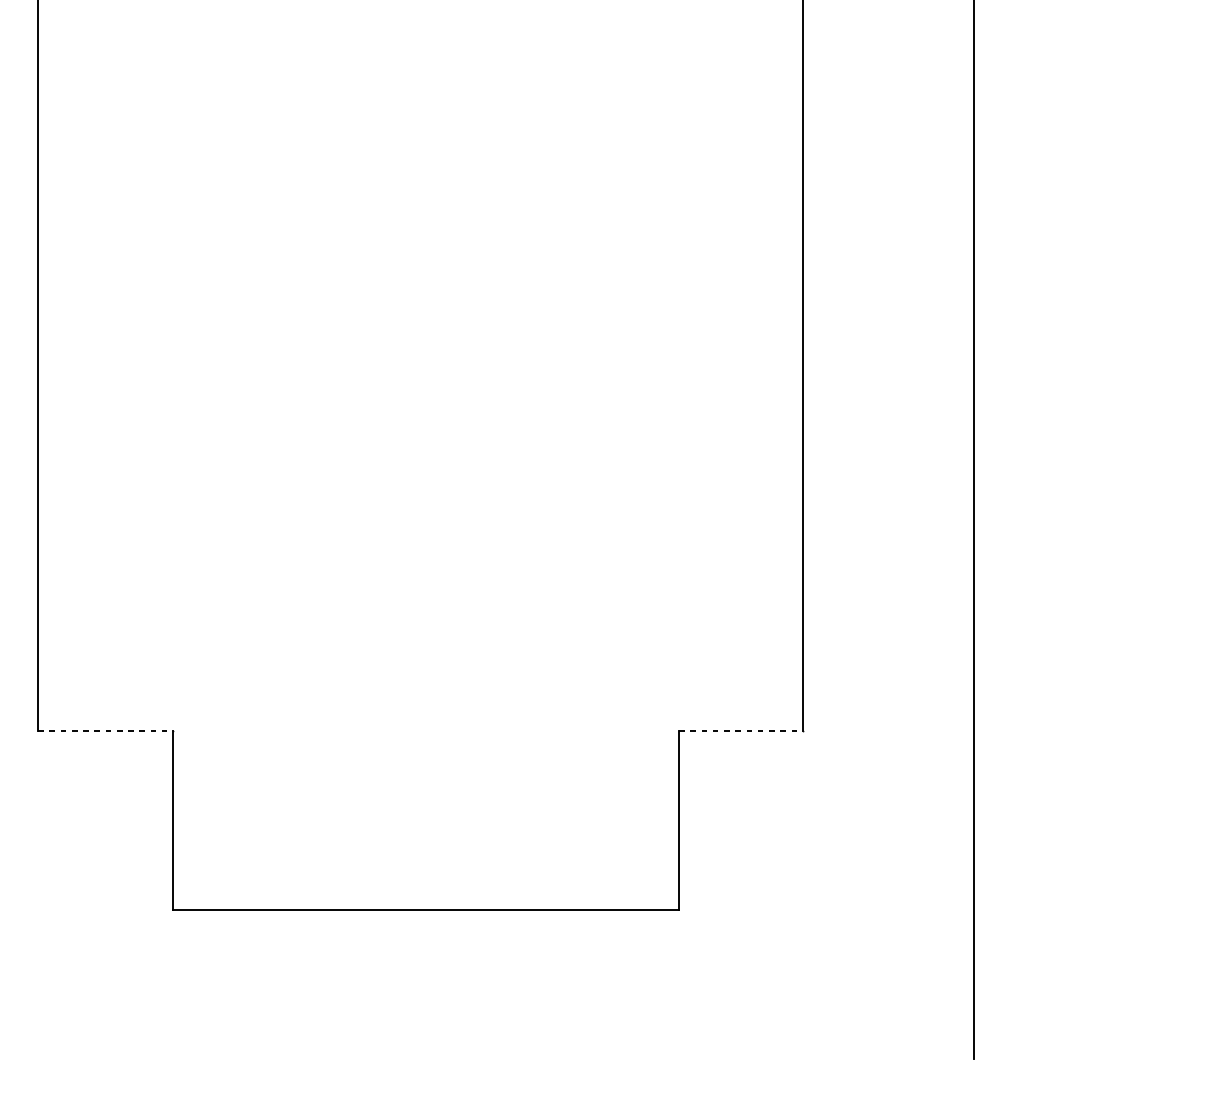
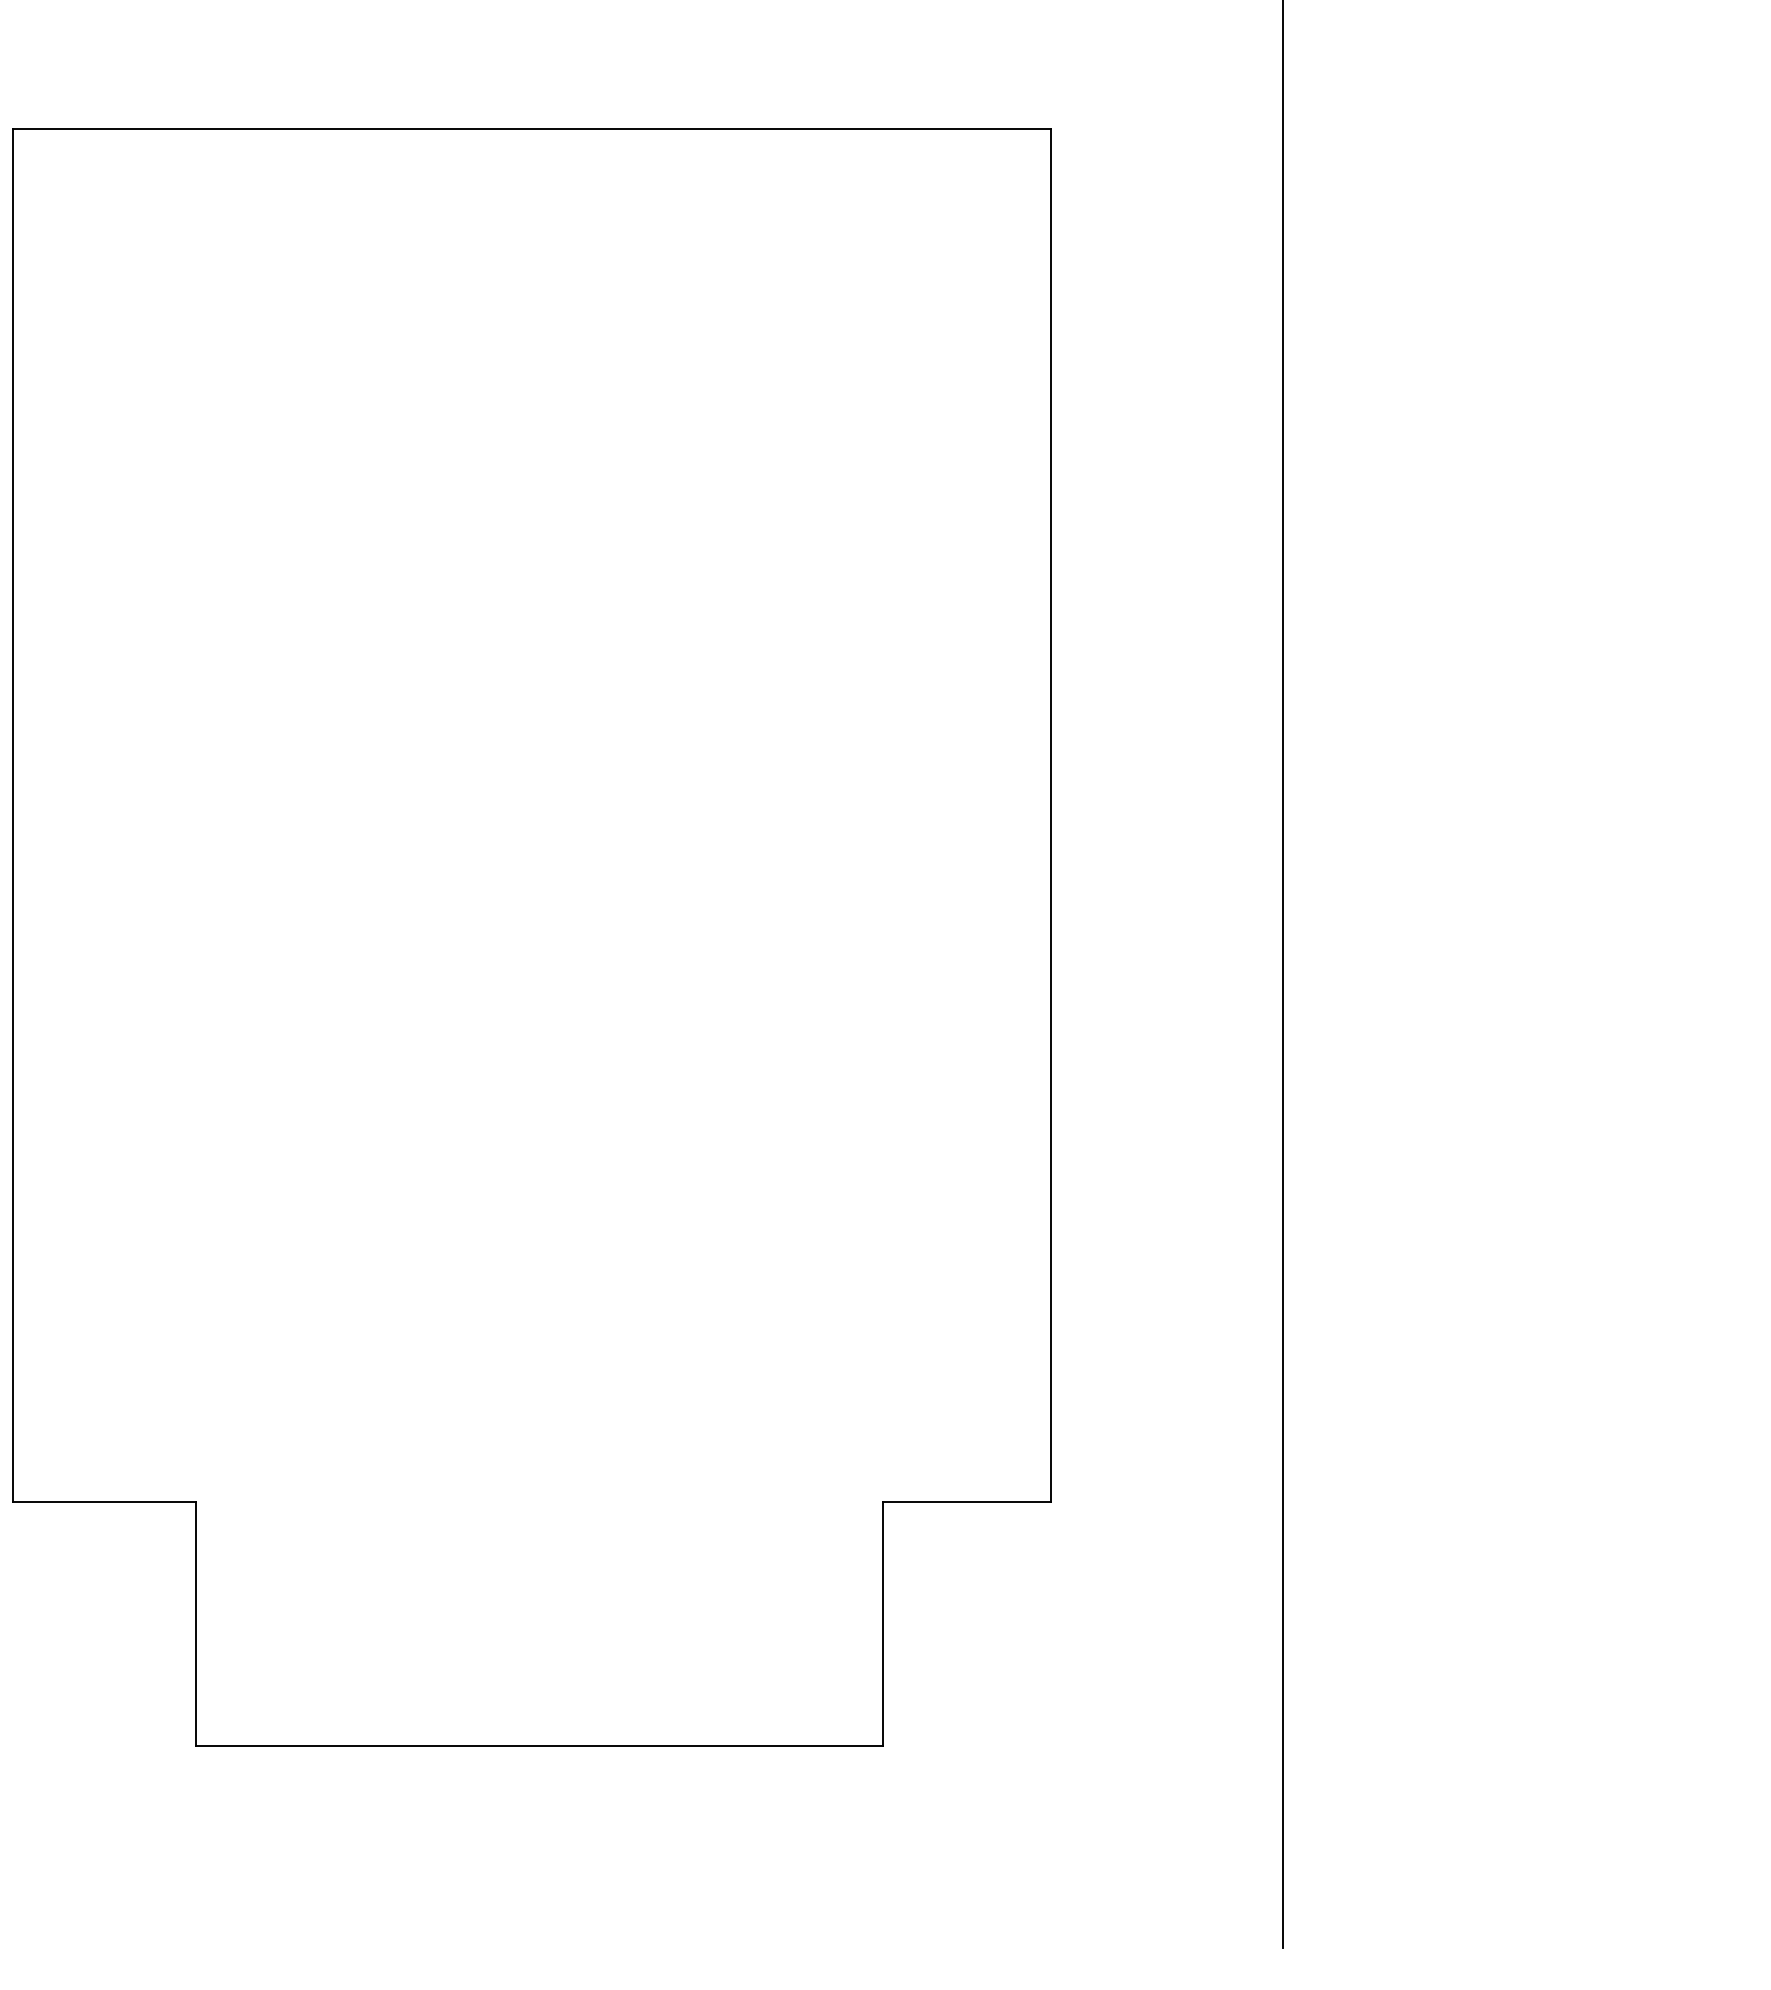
line: (105, 730) -> (104, 1502), dashed -> solid
line: (740, 730) -> (966, 1502), dashed -> solid

